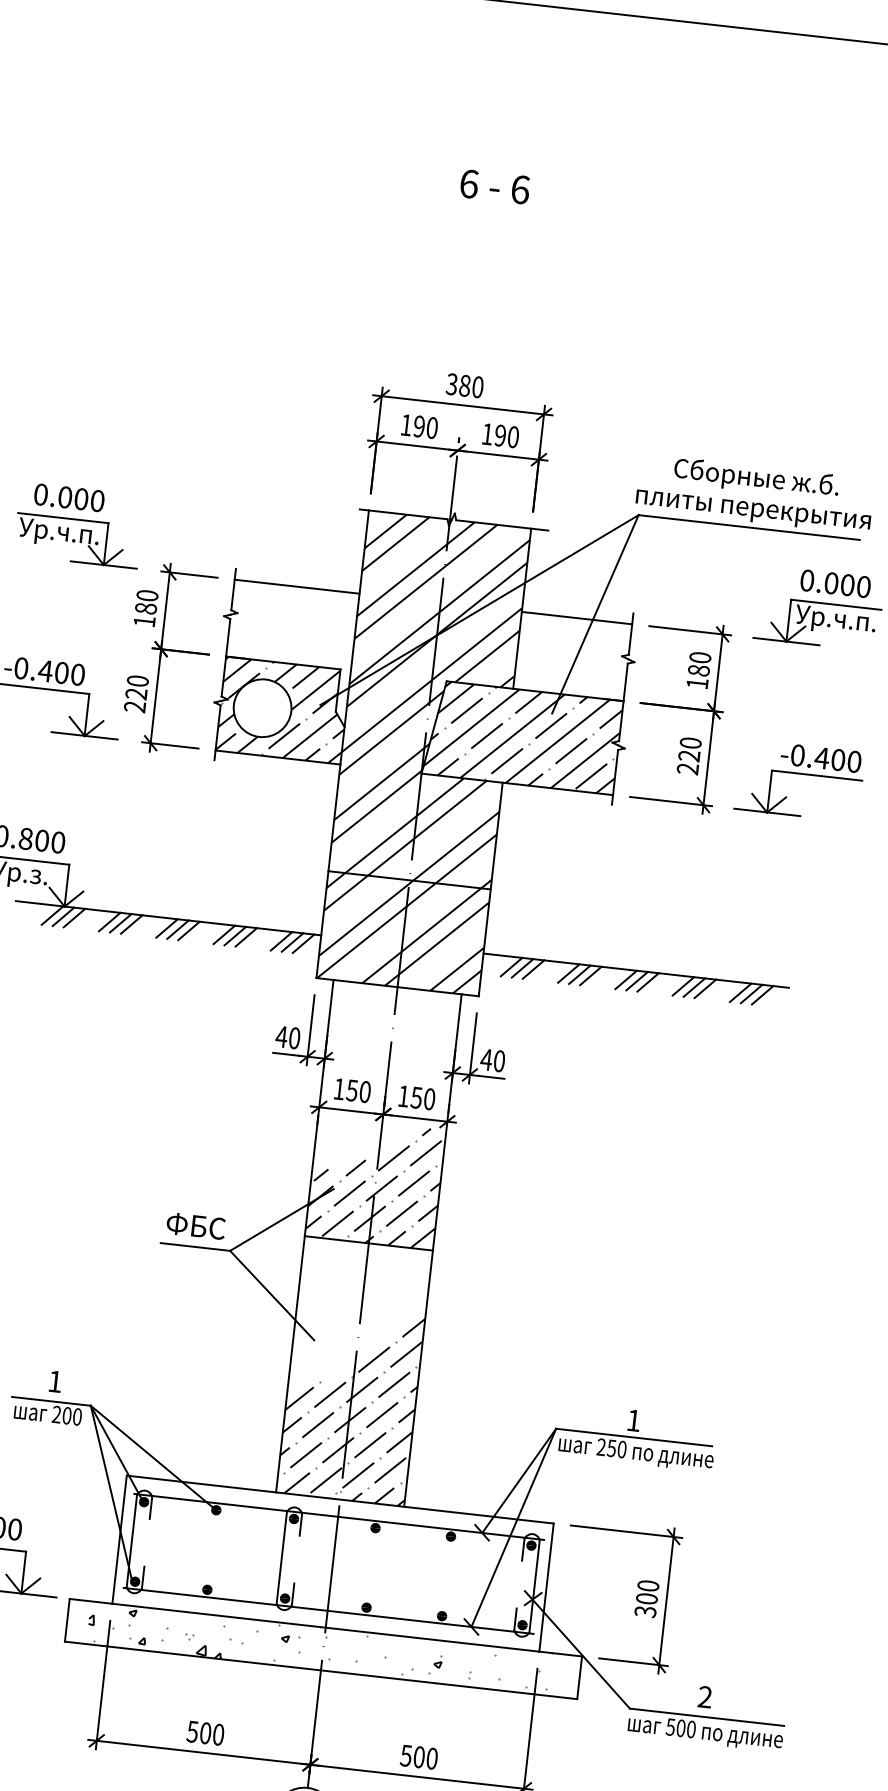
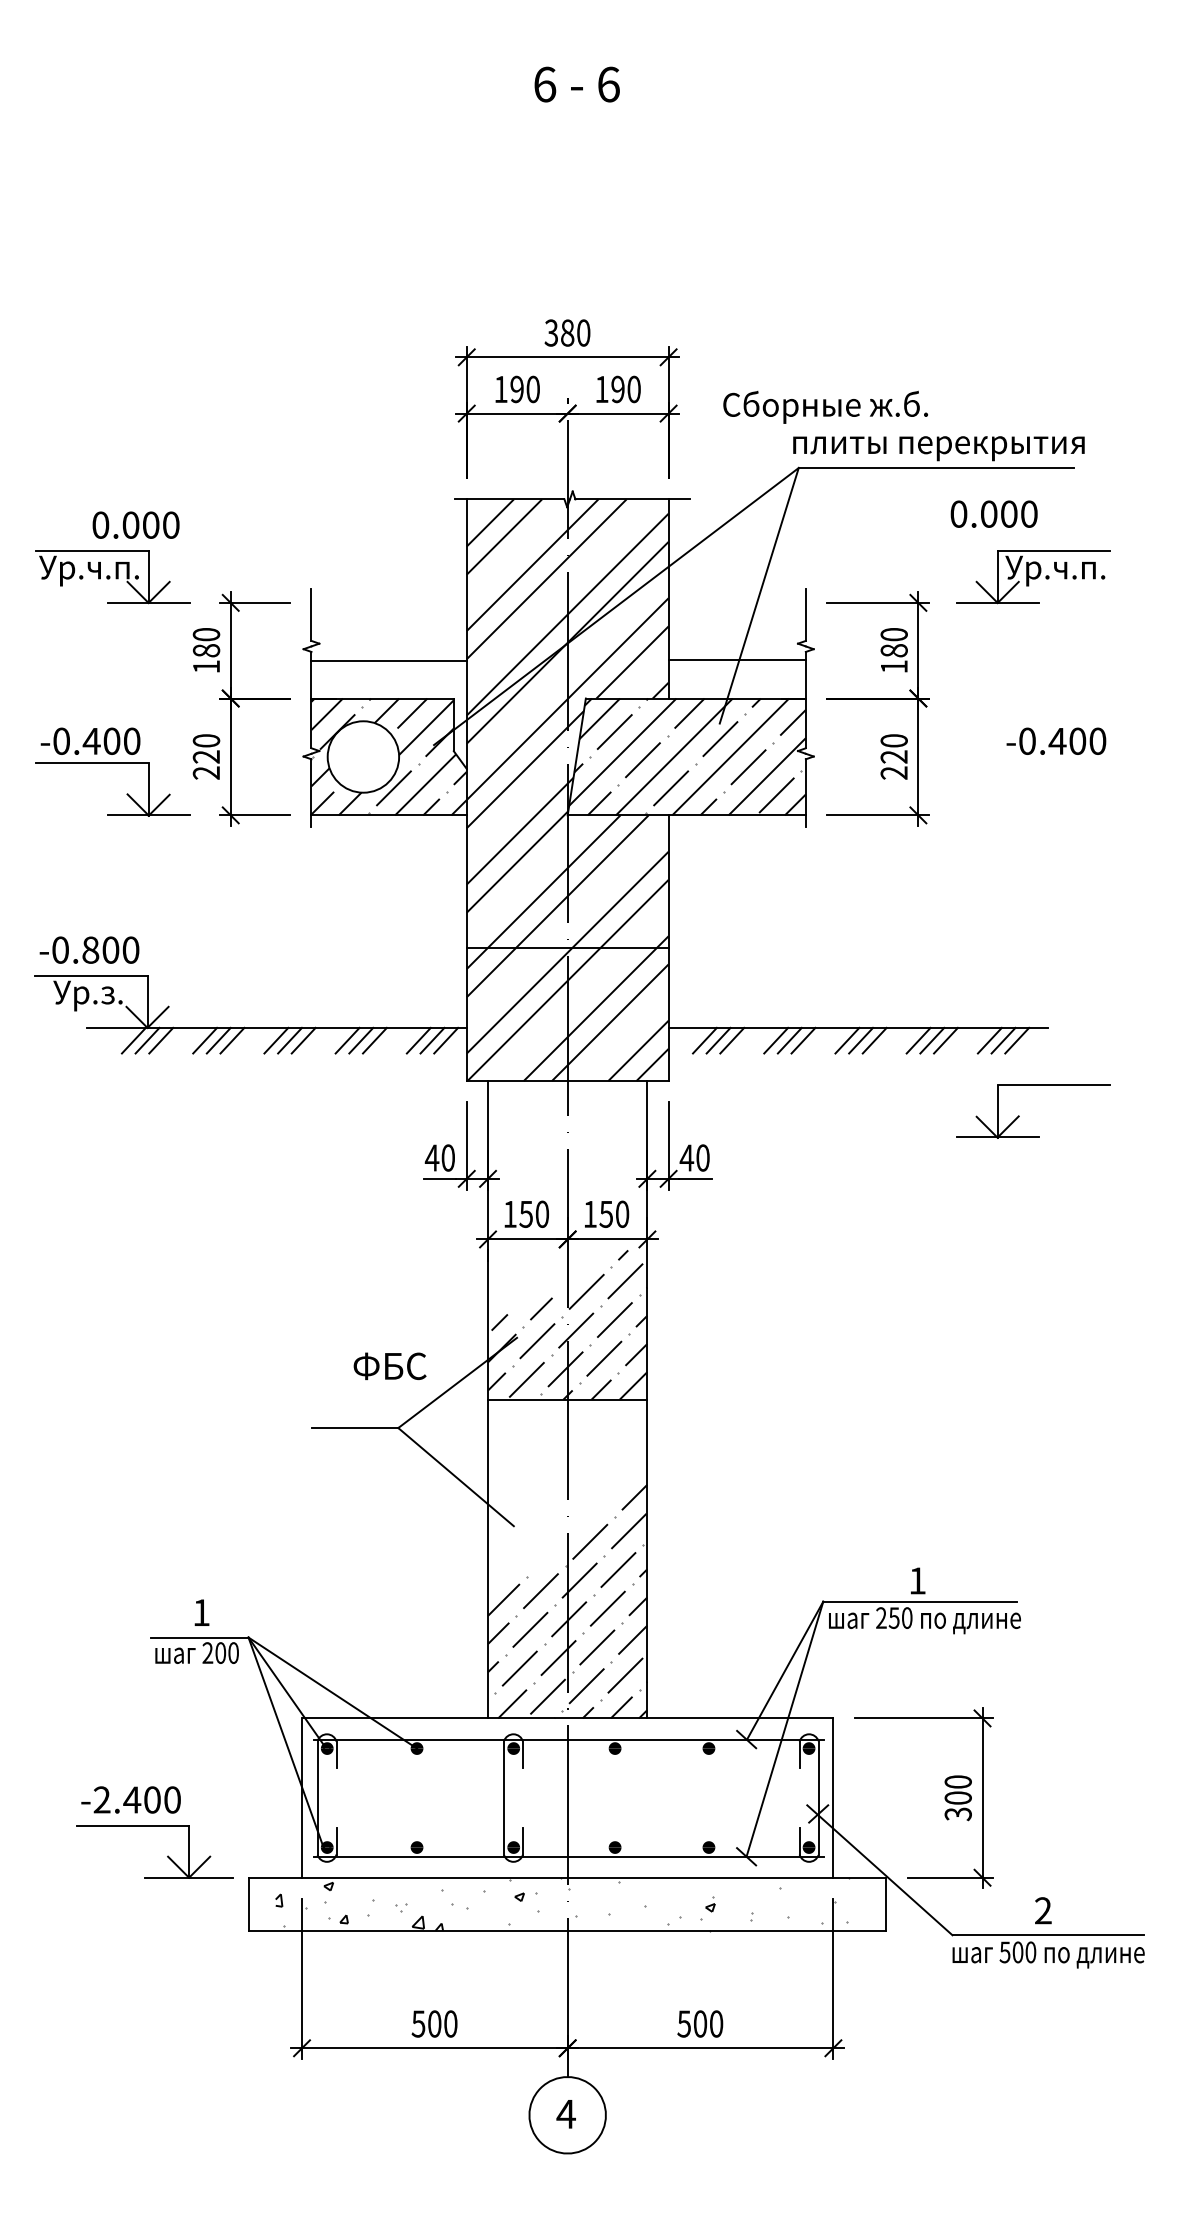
text: (756, 478) -> (825, 406), moved
text: (68, 497) -> (135, 524), moved
text: (835, 583) -> (993, 513), moved
line: (296, 586) -> (388, 660), moved
line: (576, 617) -> (736, 659), moved
part: (786, 796) -> (1019, 1115), moved
text: (195, 1226) -> (389, 1366), moved

